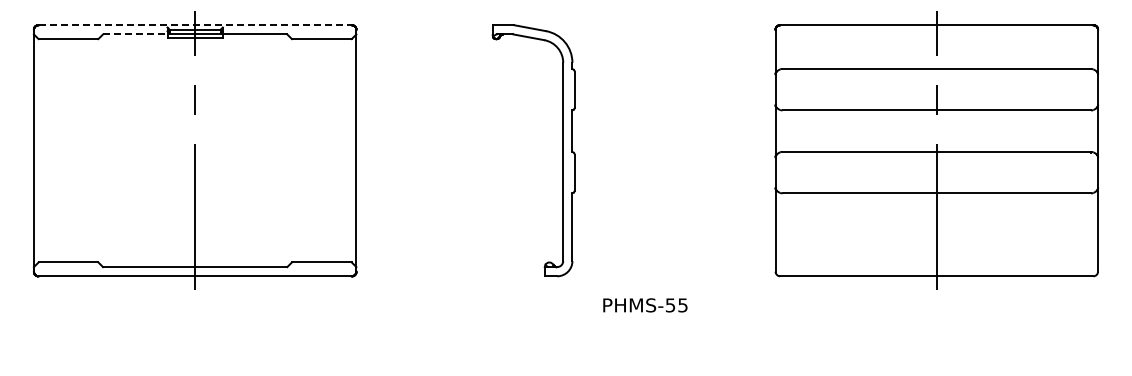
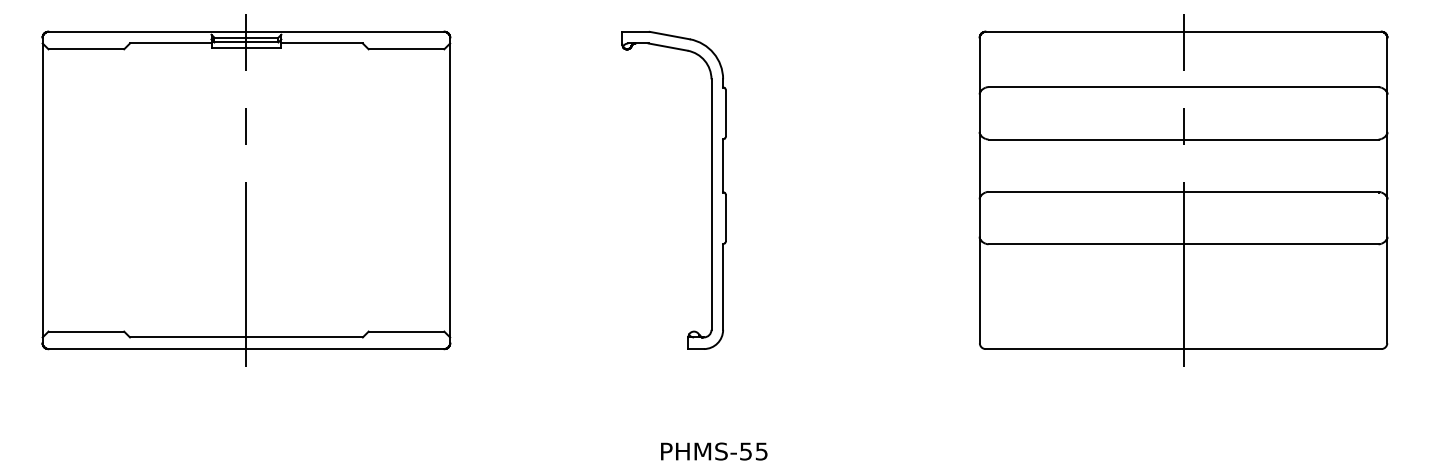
line: (195, 25) -> (246, 32), dashed -> solid
line: (135, 34) -> (171, 43), dashed -> solid
text: (645, 305) -> (714, 451), moved

